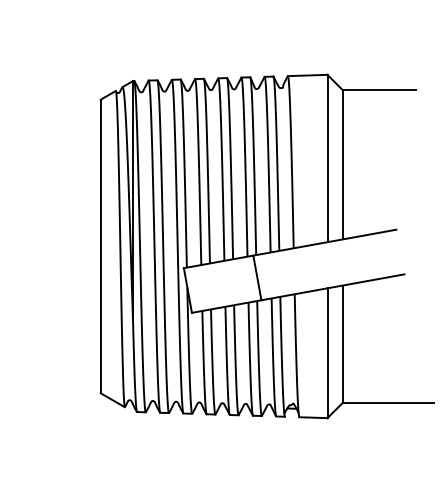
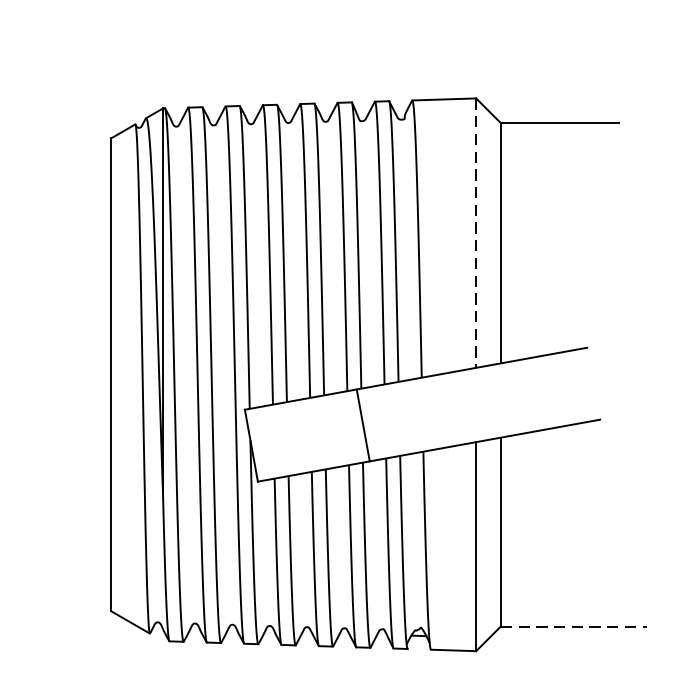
line: (327, 158) -> (476, 233), solid -> dashed
line: (388, 402) -> (574, 625), solid -> dashed

